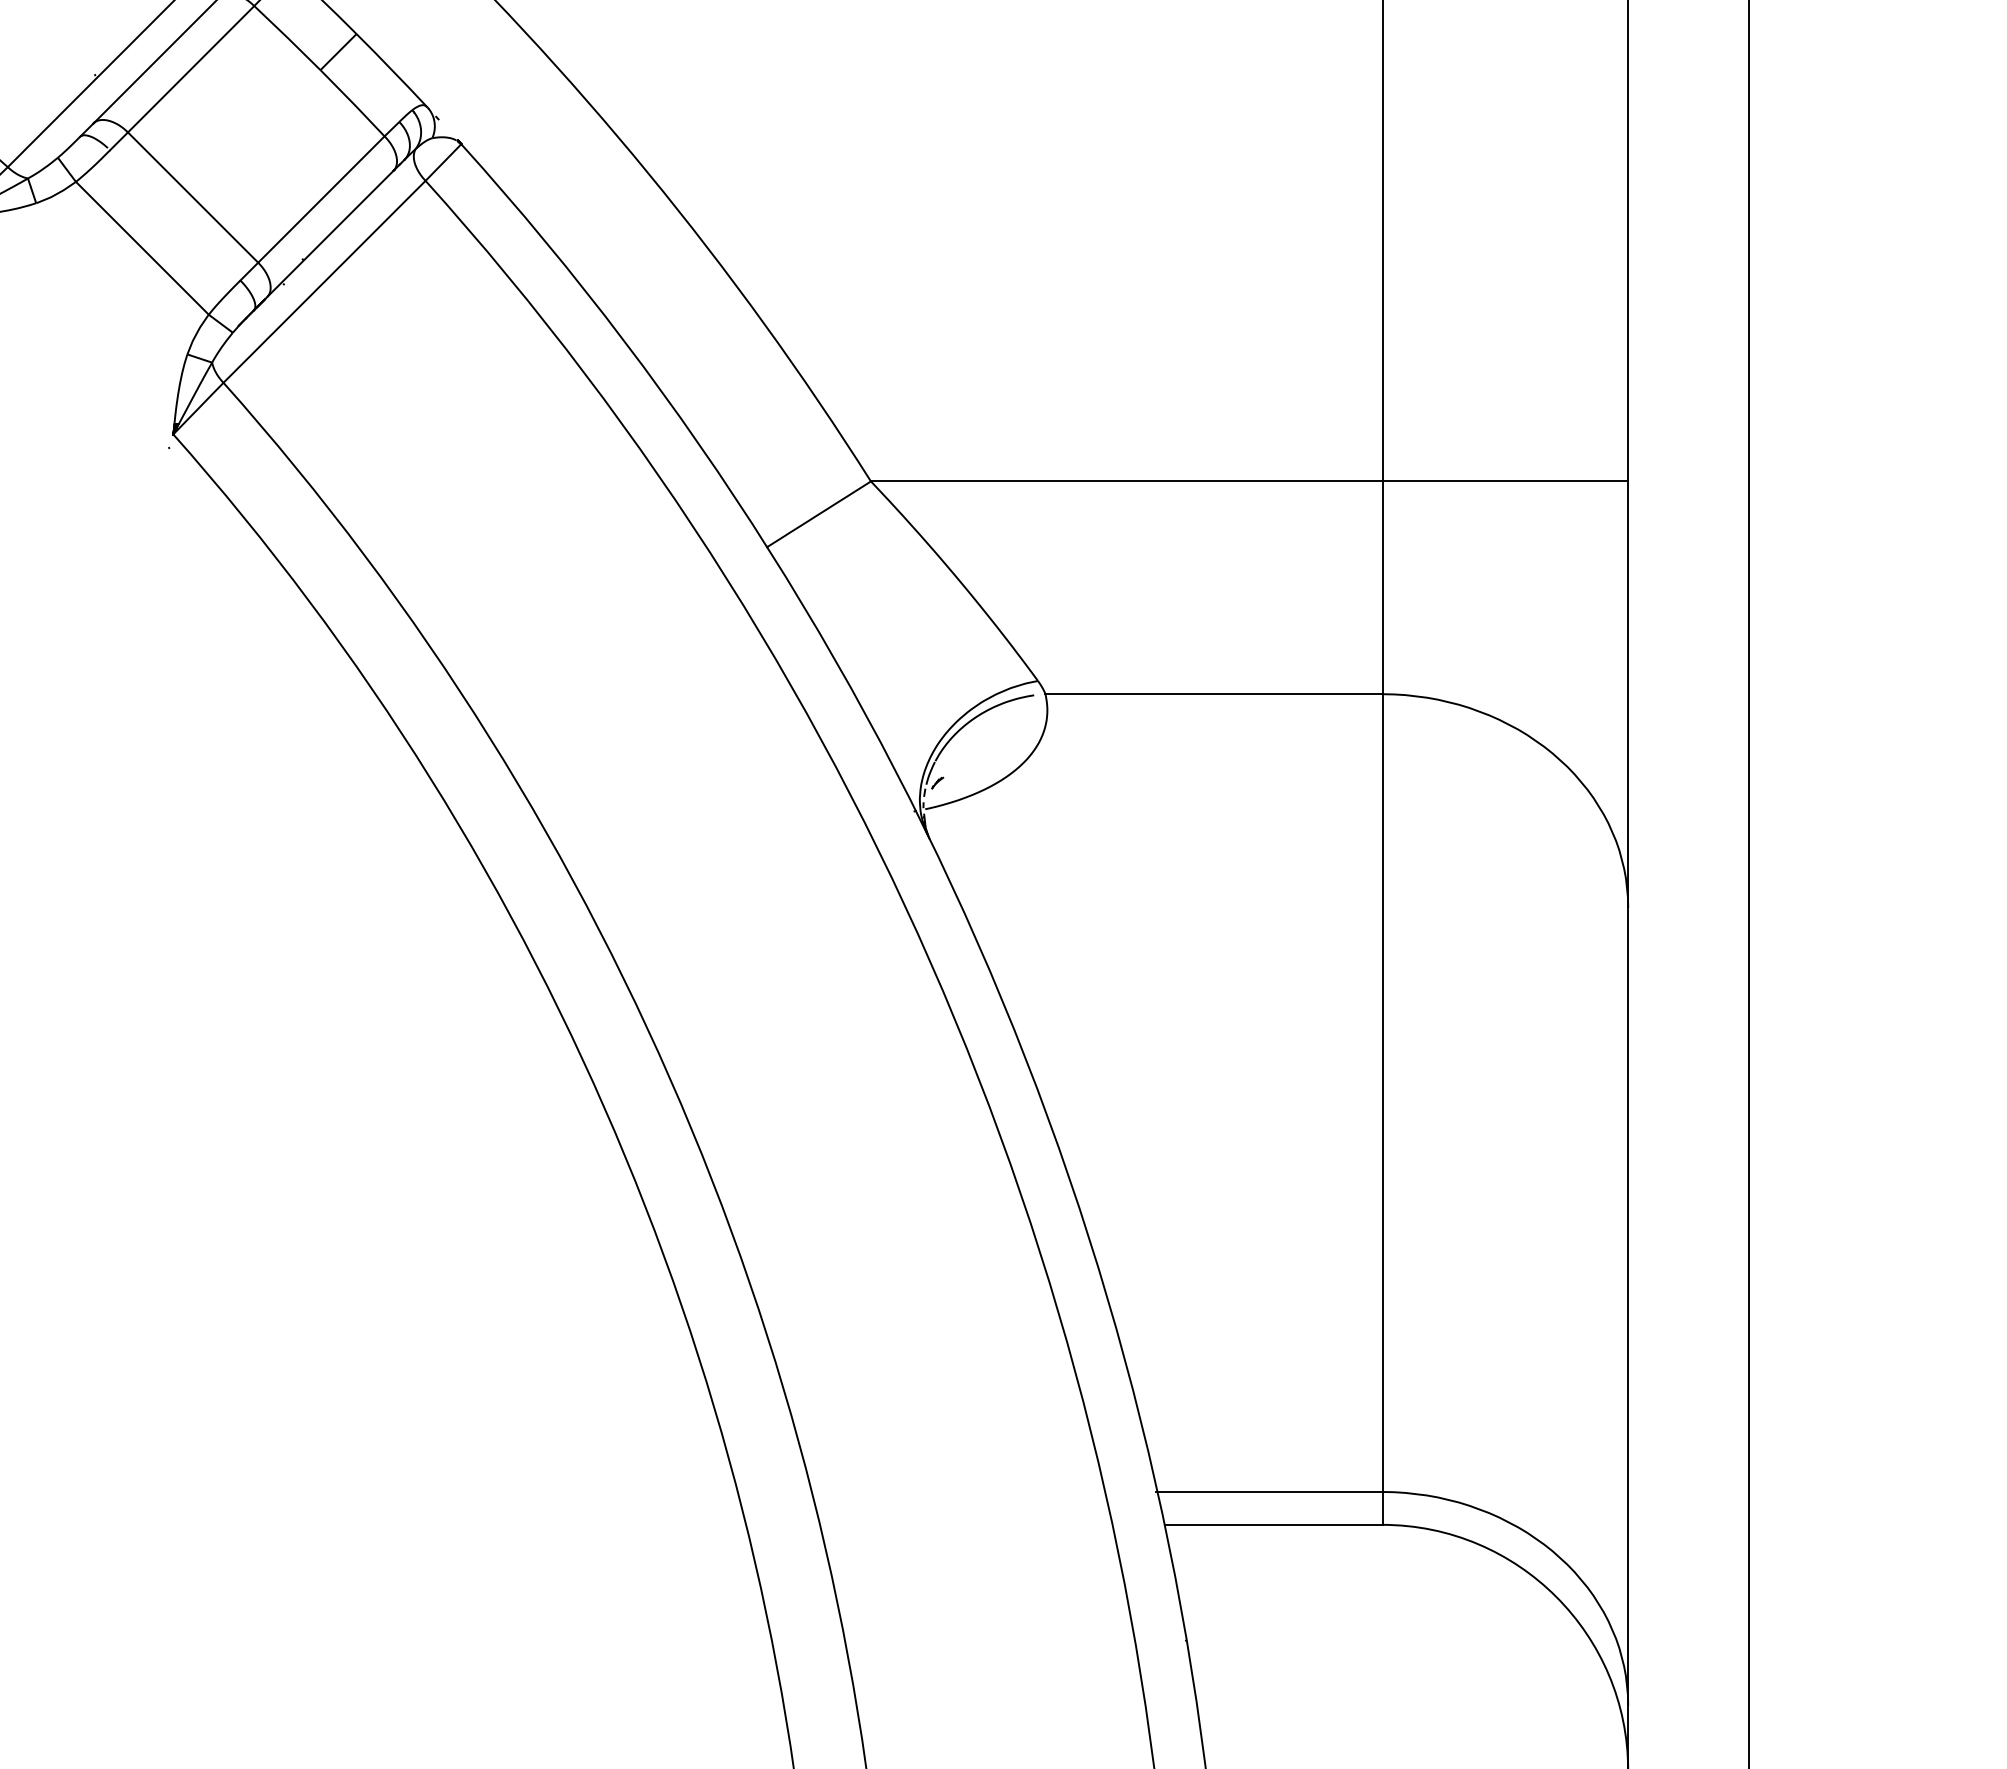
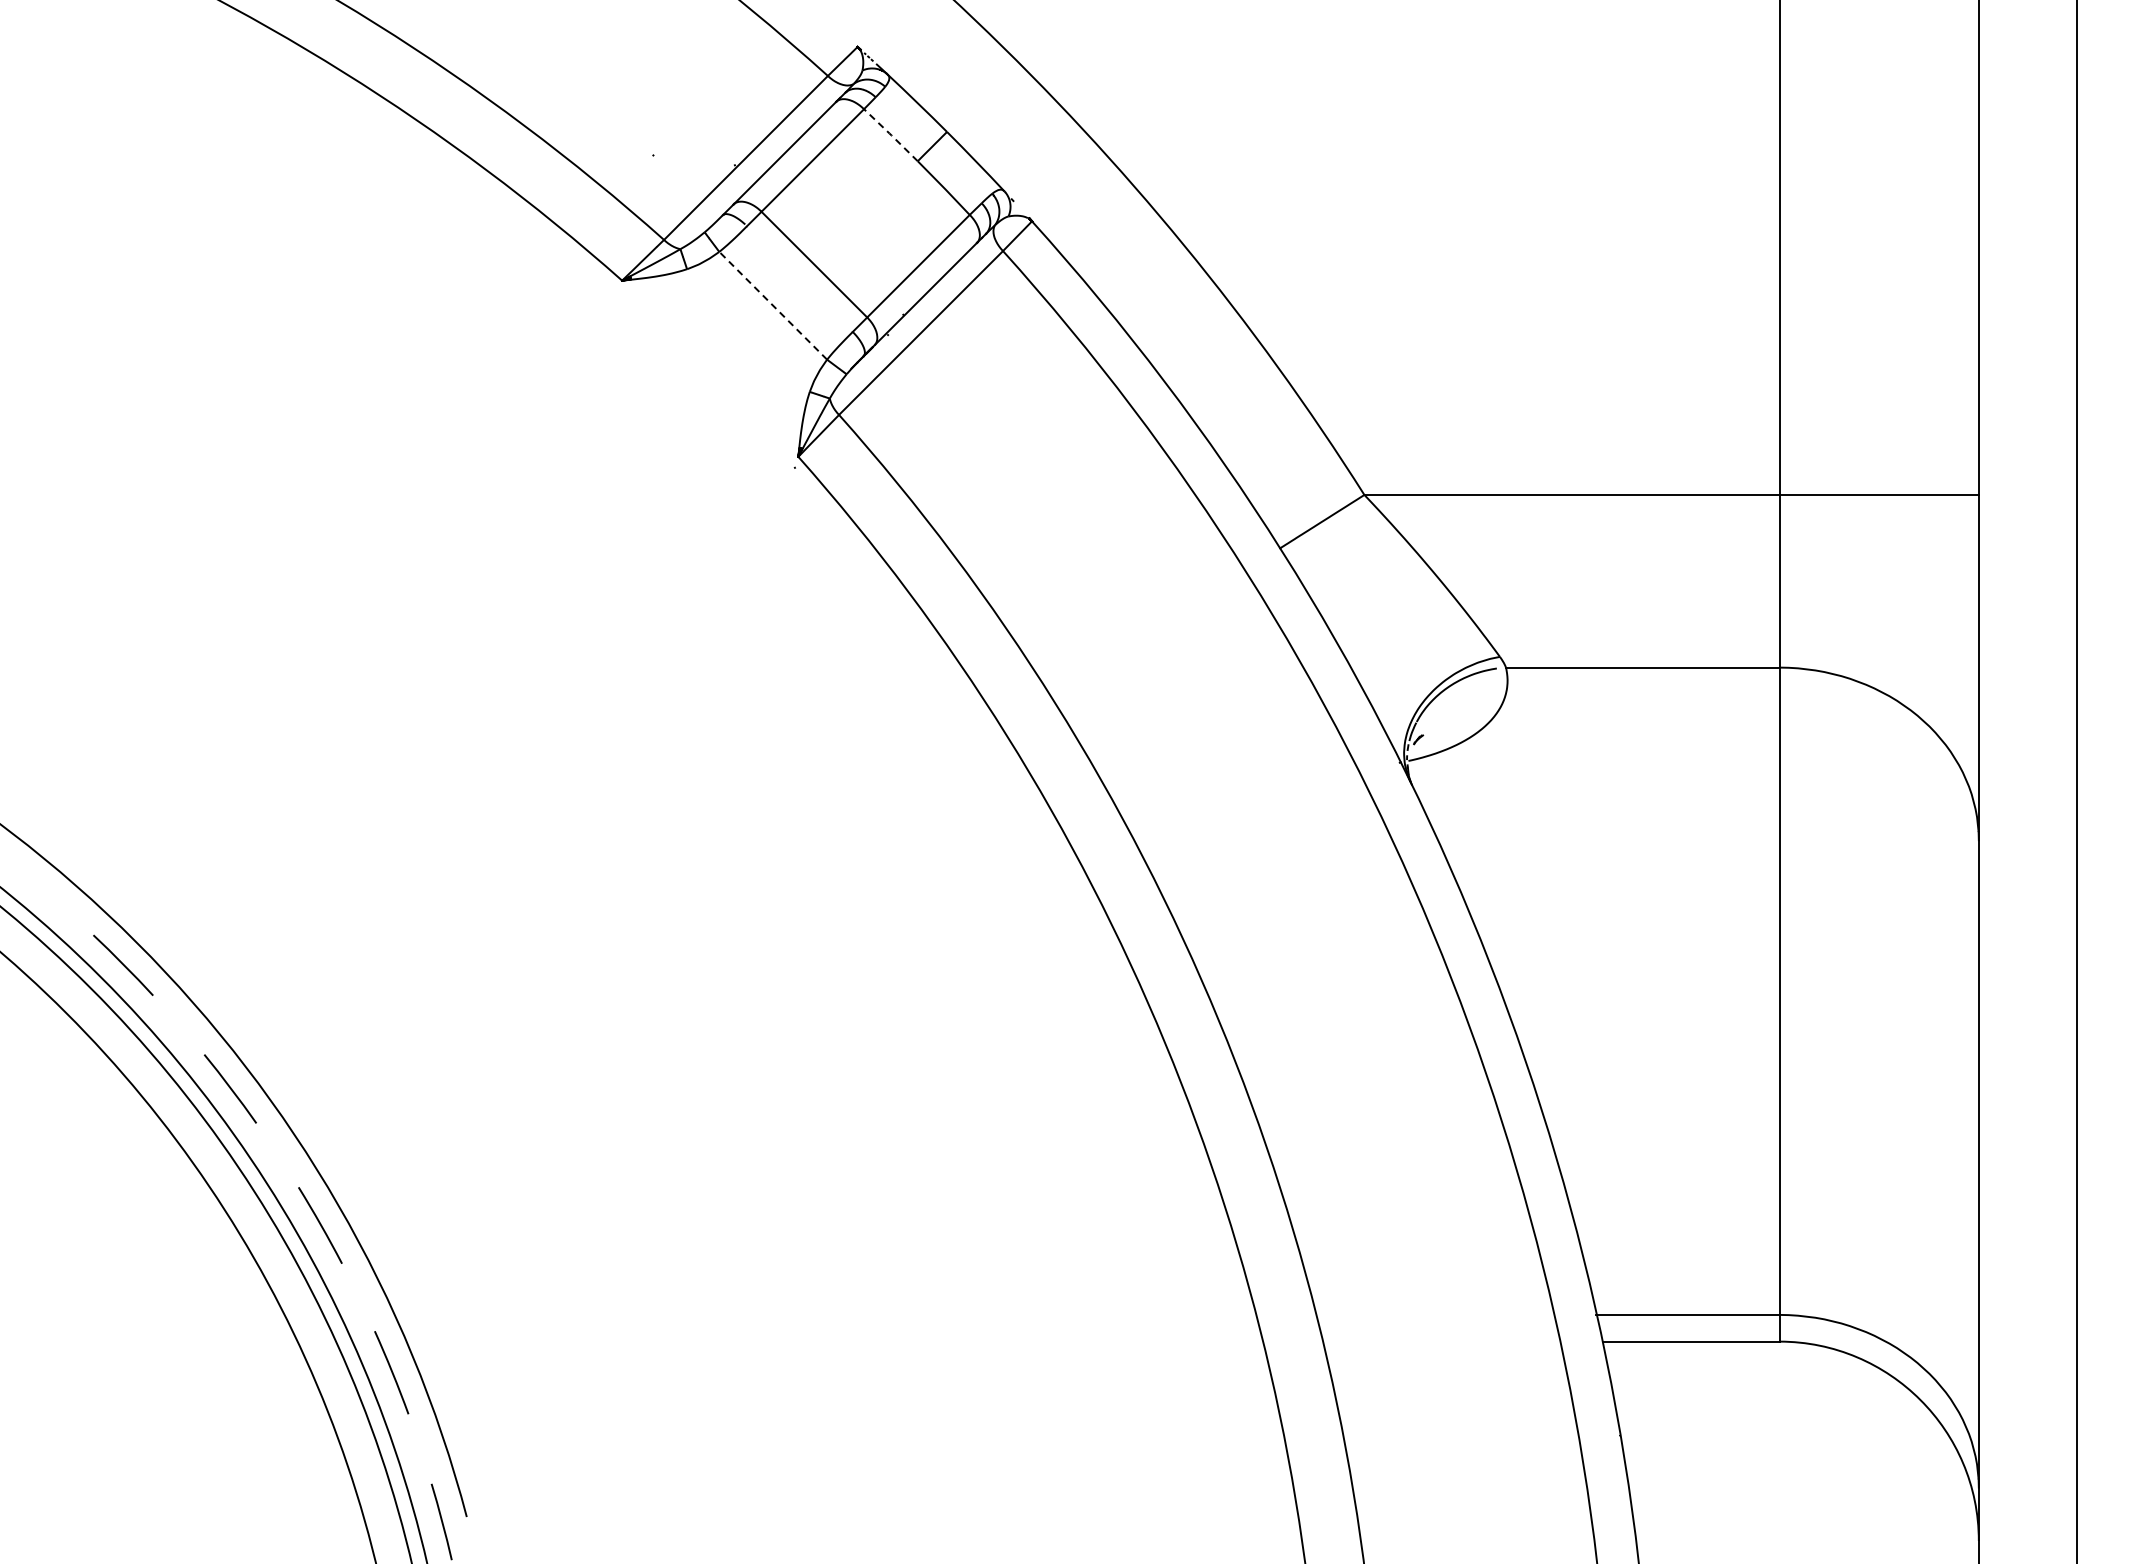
line: (286, 37) -> (890, 134), solid -> dashed
line: (141, 247) -> (772, 305), solid -> dashed

